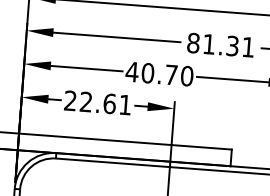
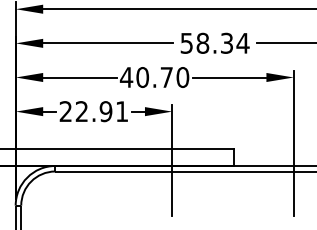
text: (220, 44) -> (214, 42), 81.31 -> 58.34
text: (109, 103) -> (105, 111), 22.61 -> 22.91

